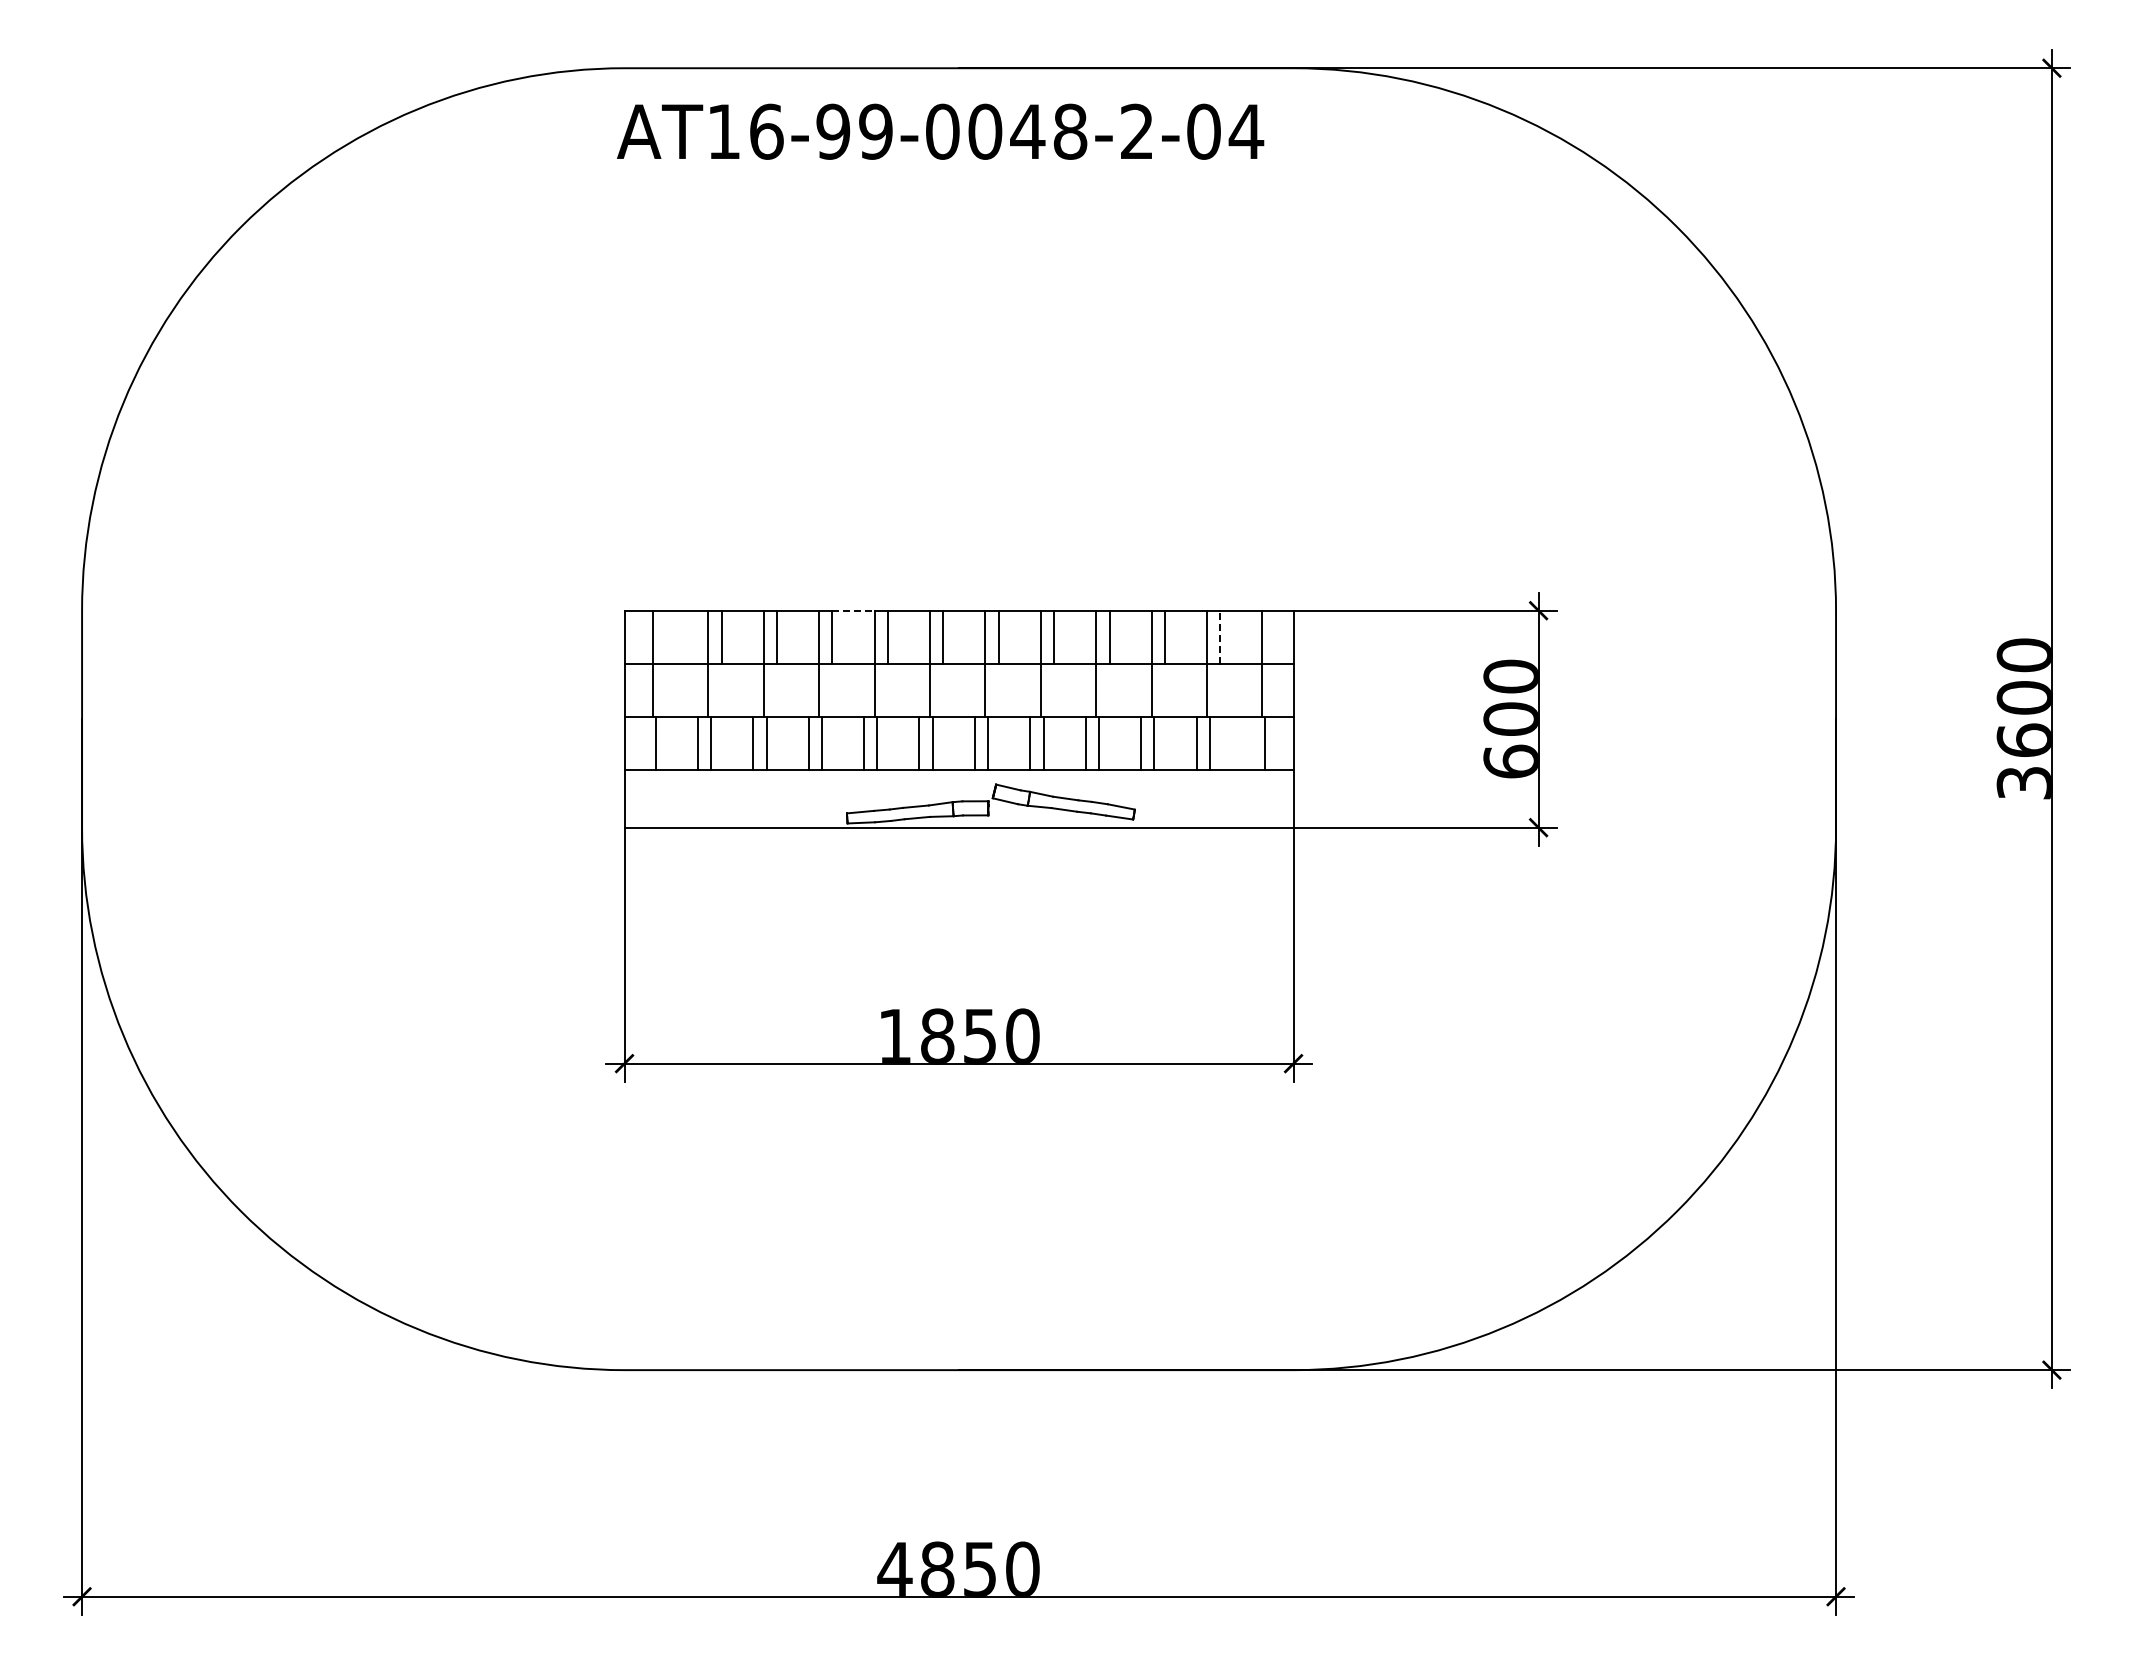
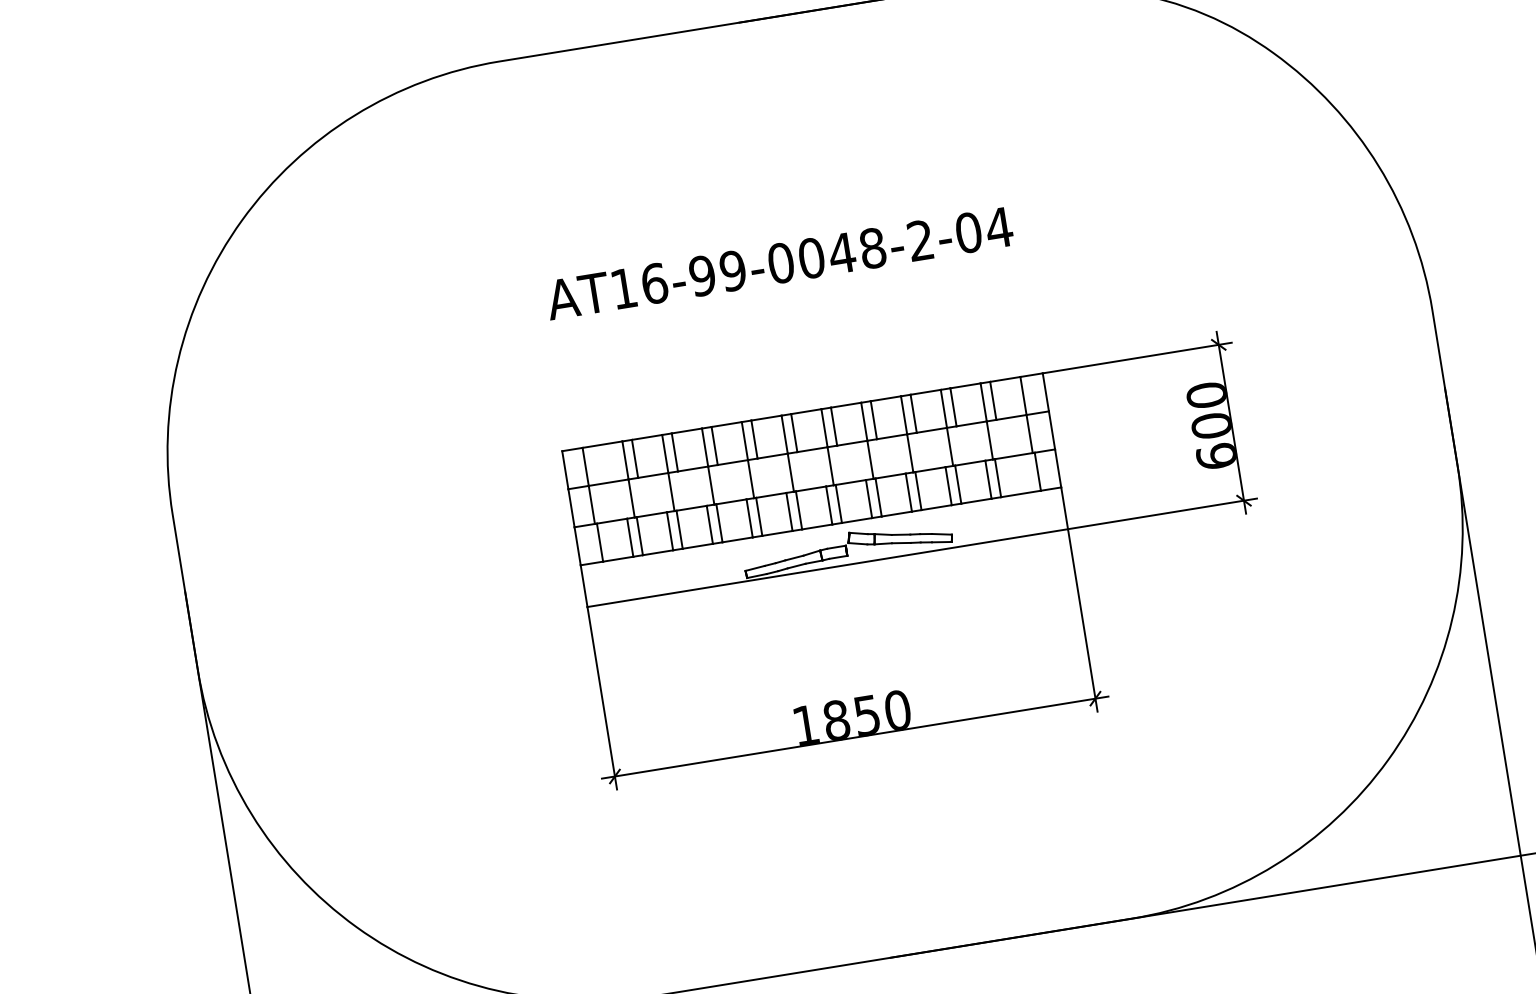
text: (940, 131) -> (779, 263), moved
line: (854, 610) -> (727, 424), dashed -> solid
line: (1220, 636) -> (993, 400), dashed -> solid

